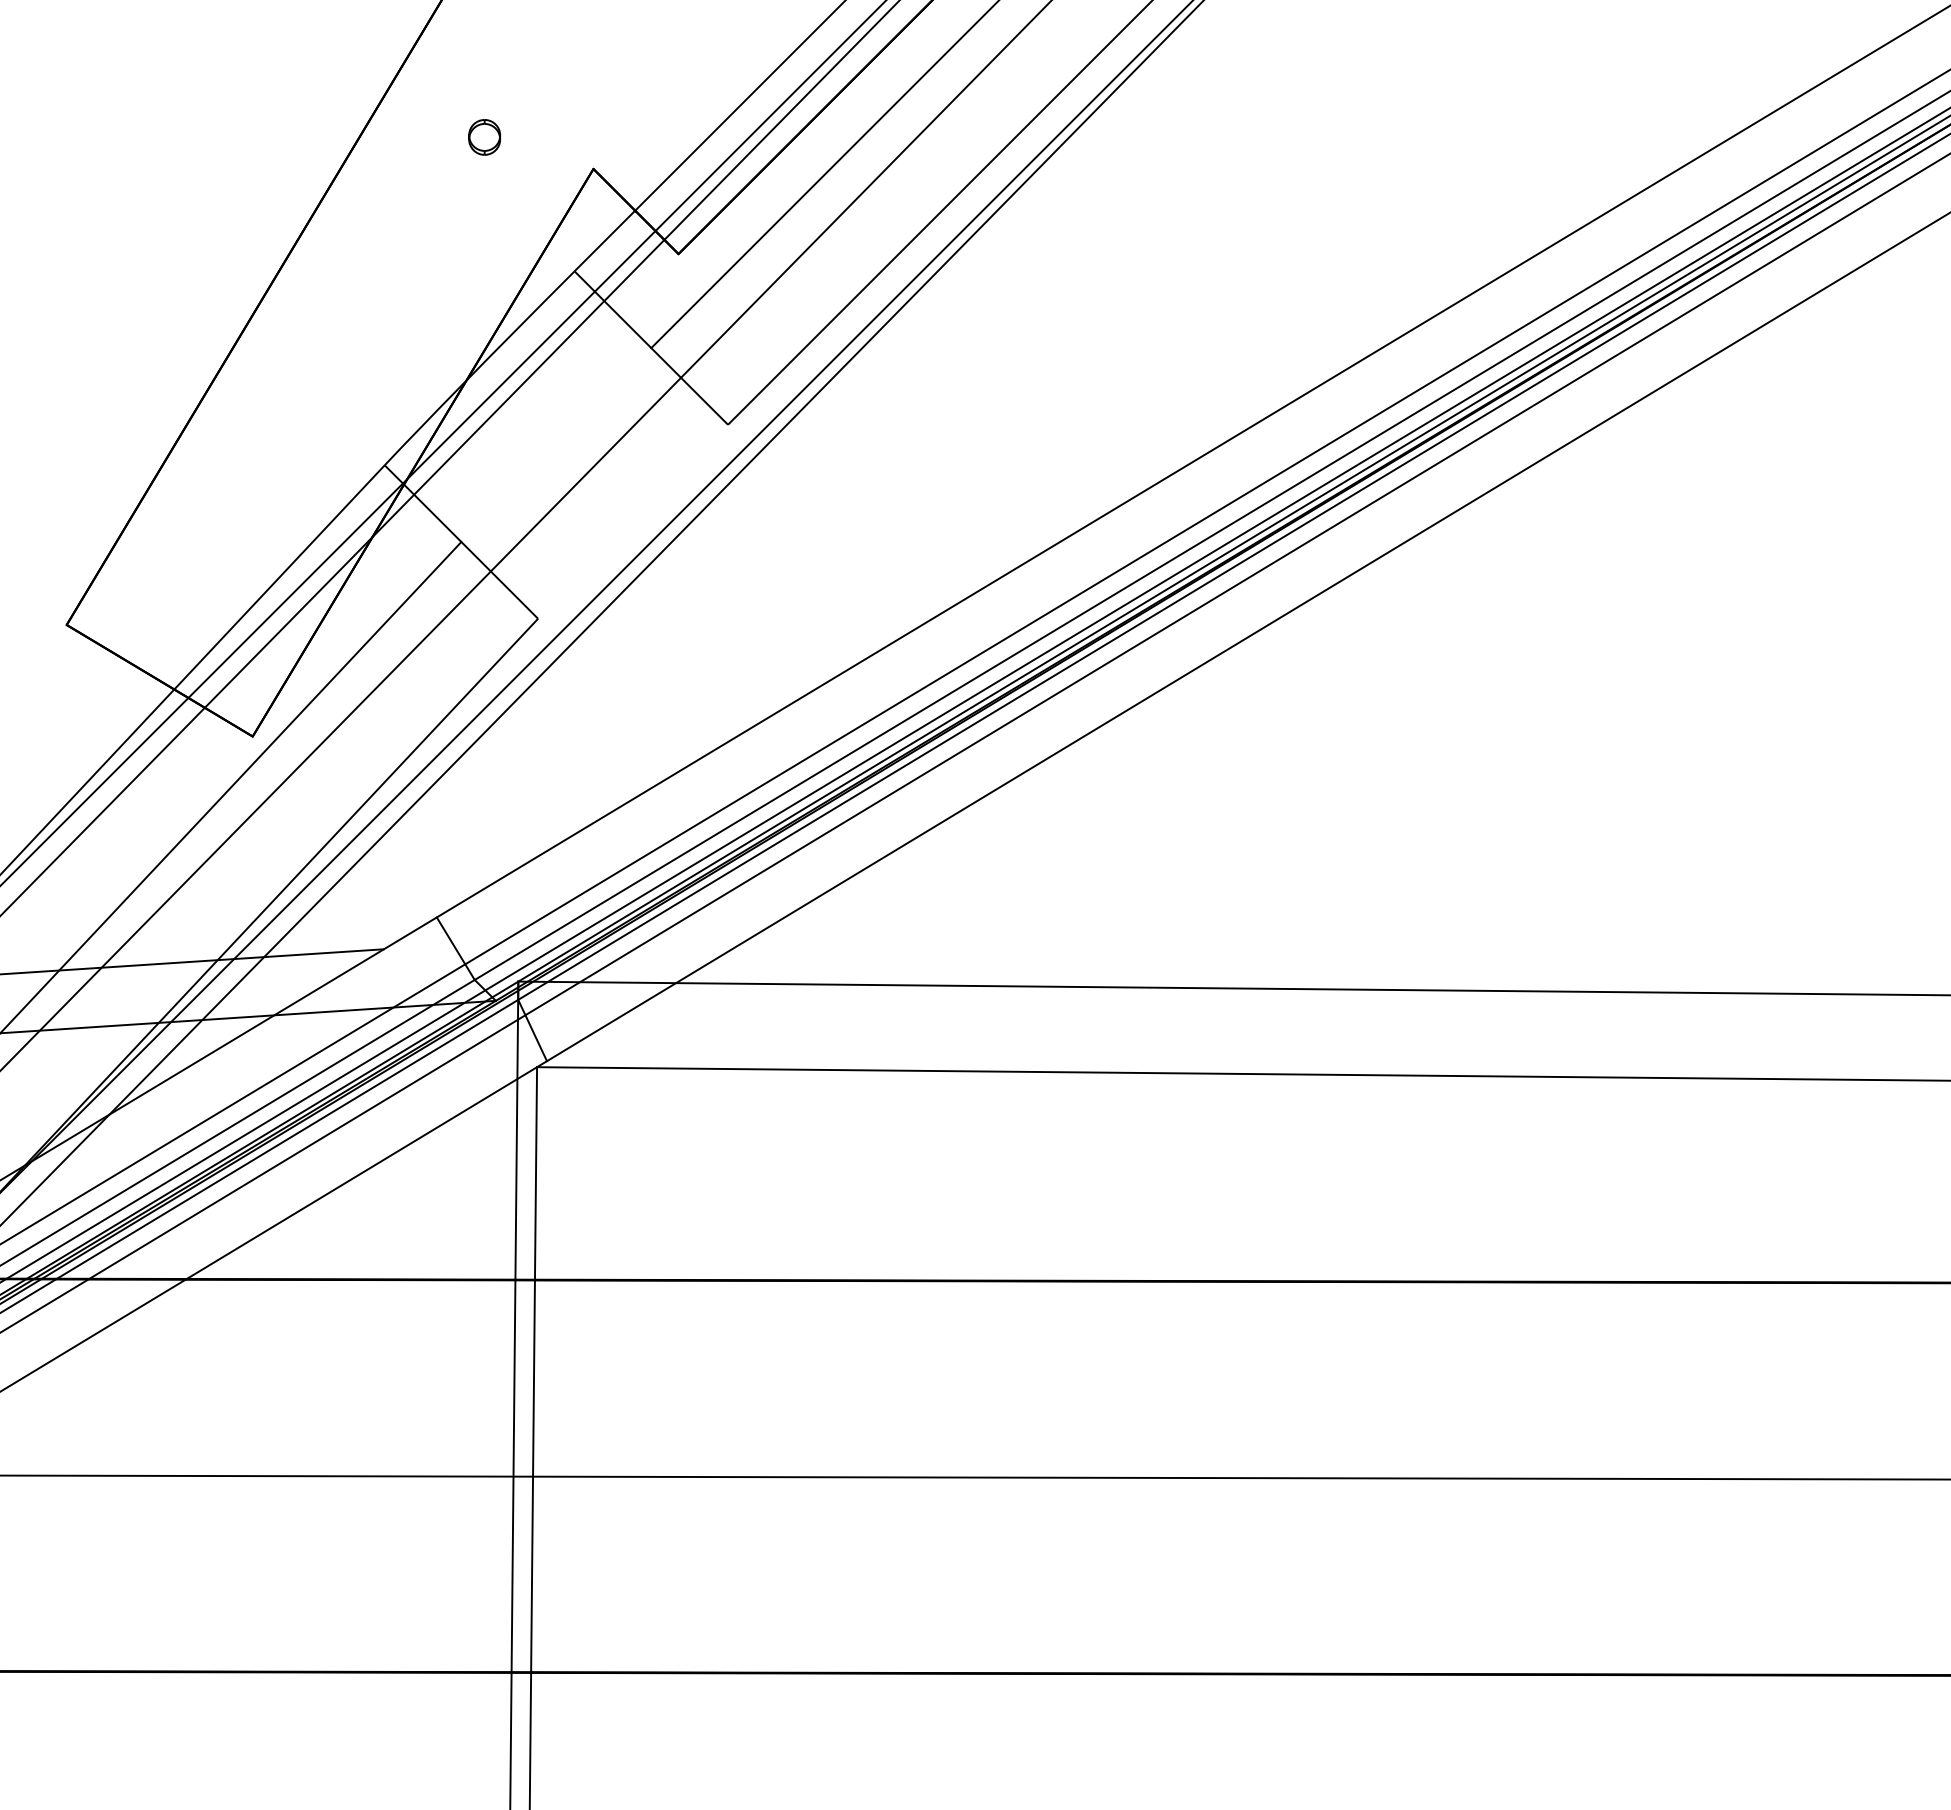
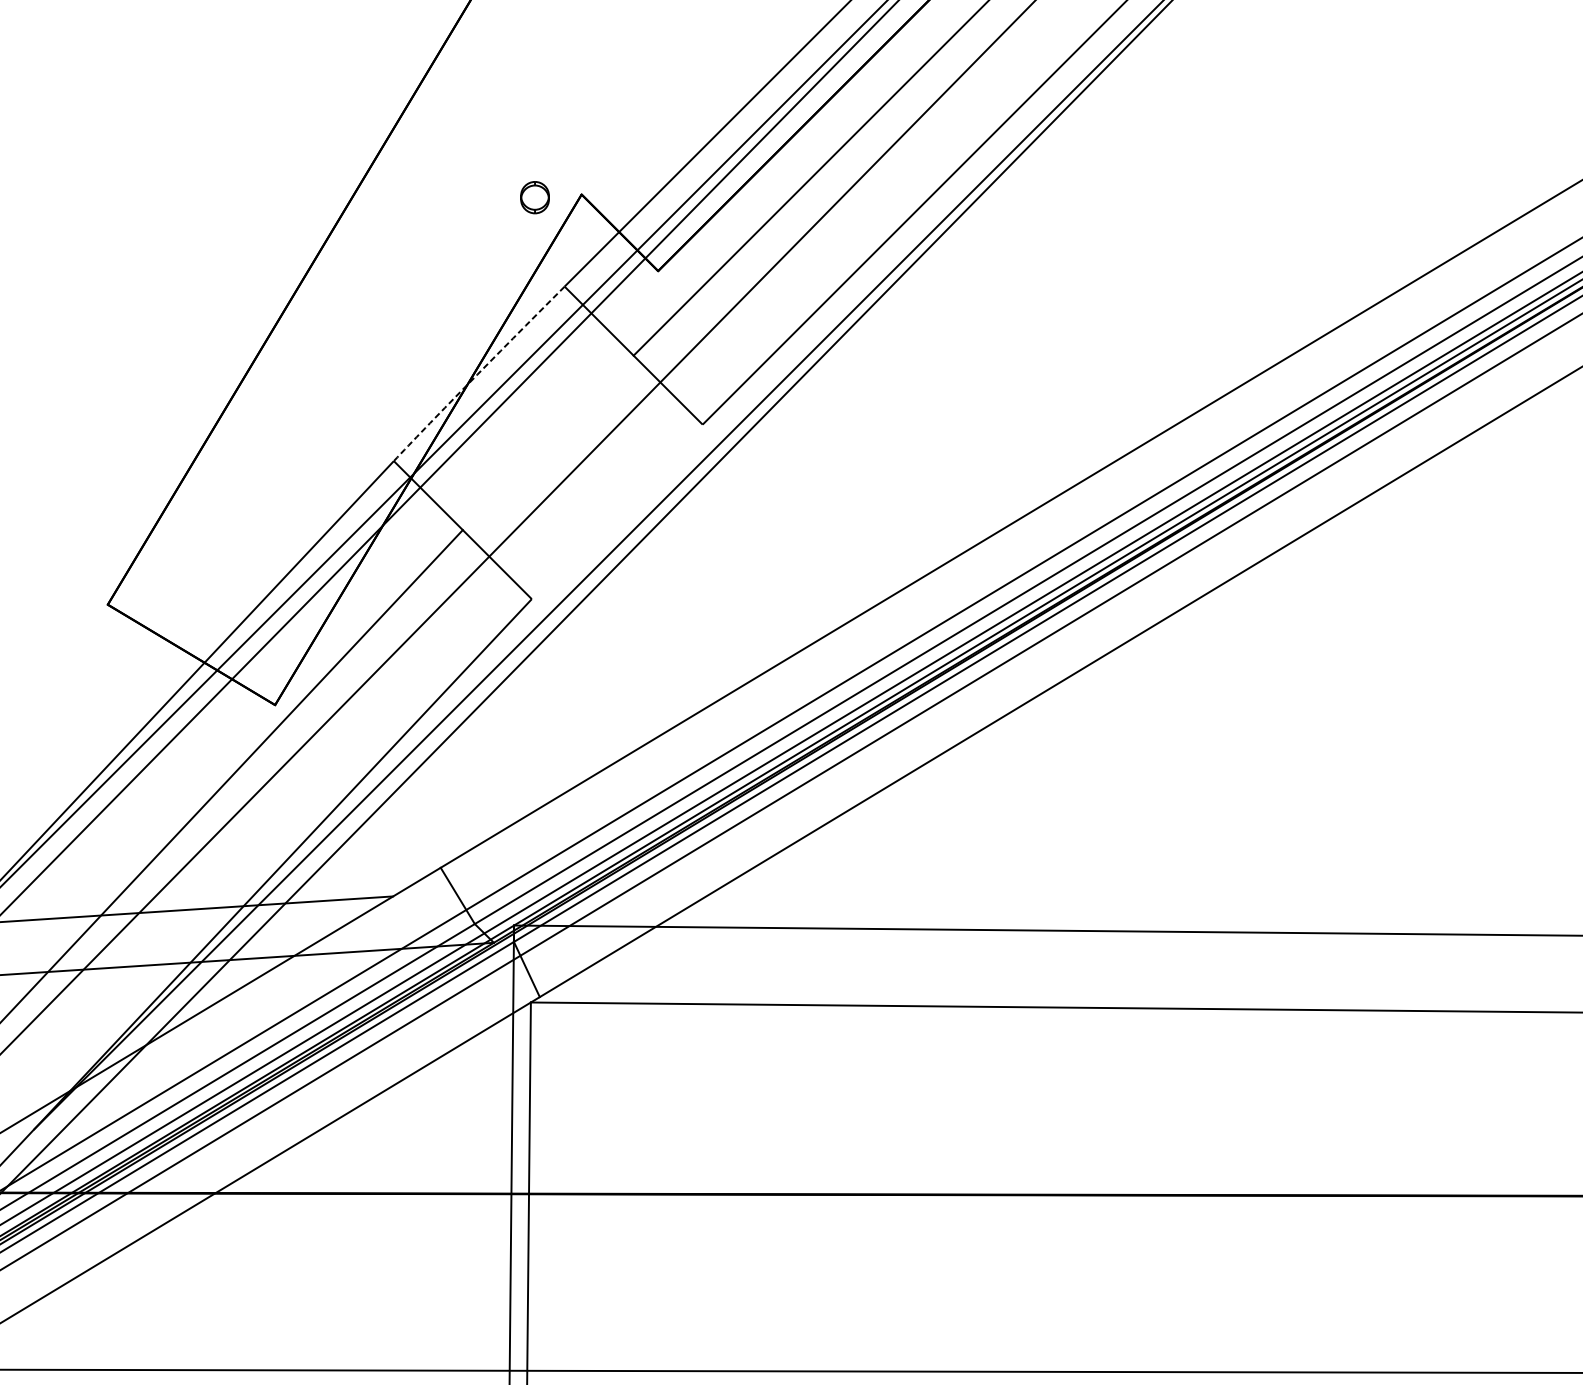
part: (484, 137) -> (534, 197), moved
arc: (477, 369) -> (477, 374), solid -> dashed

